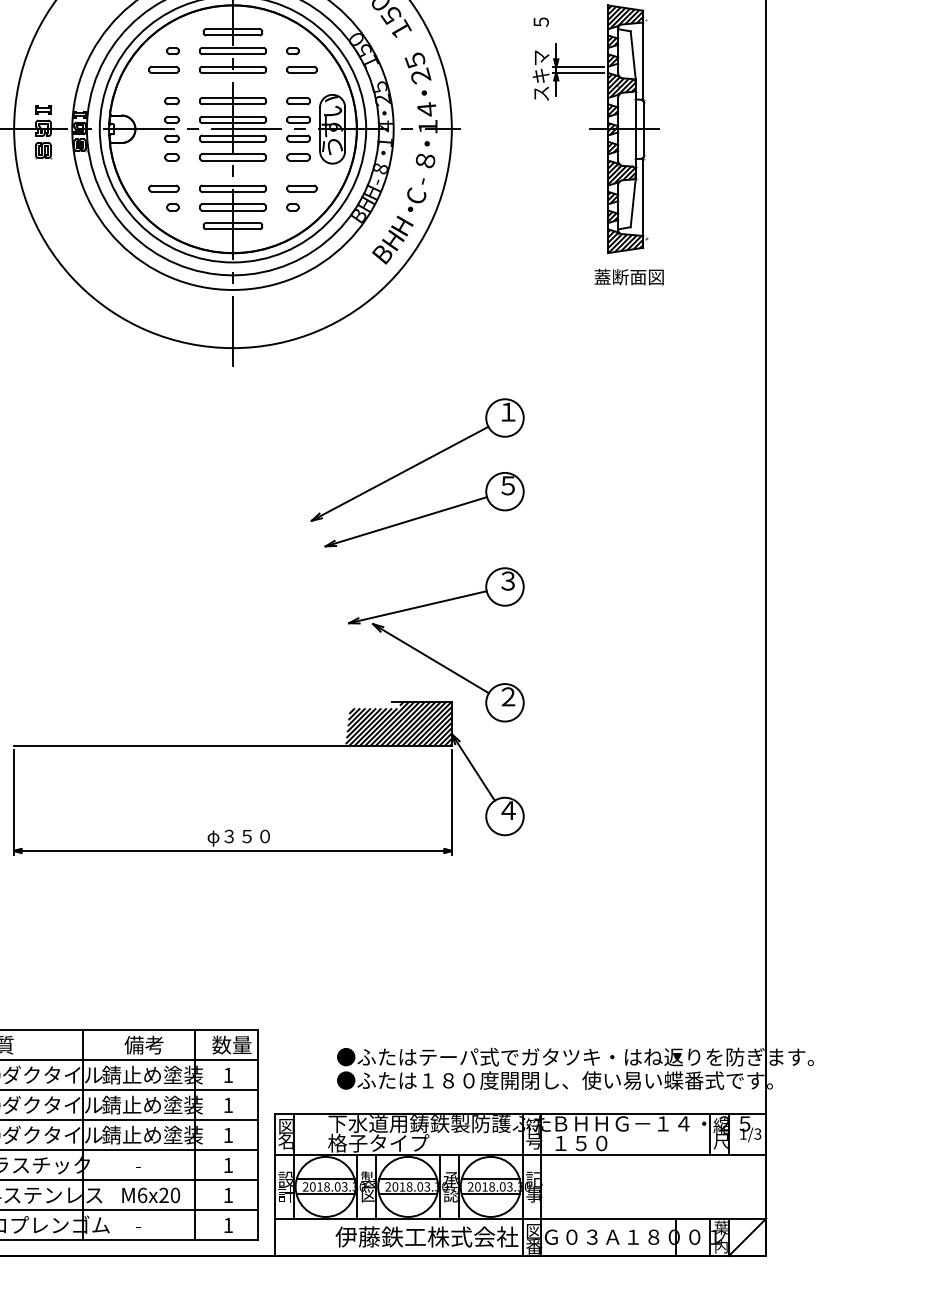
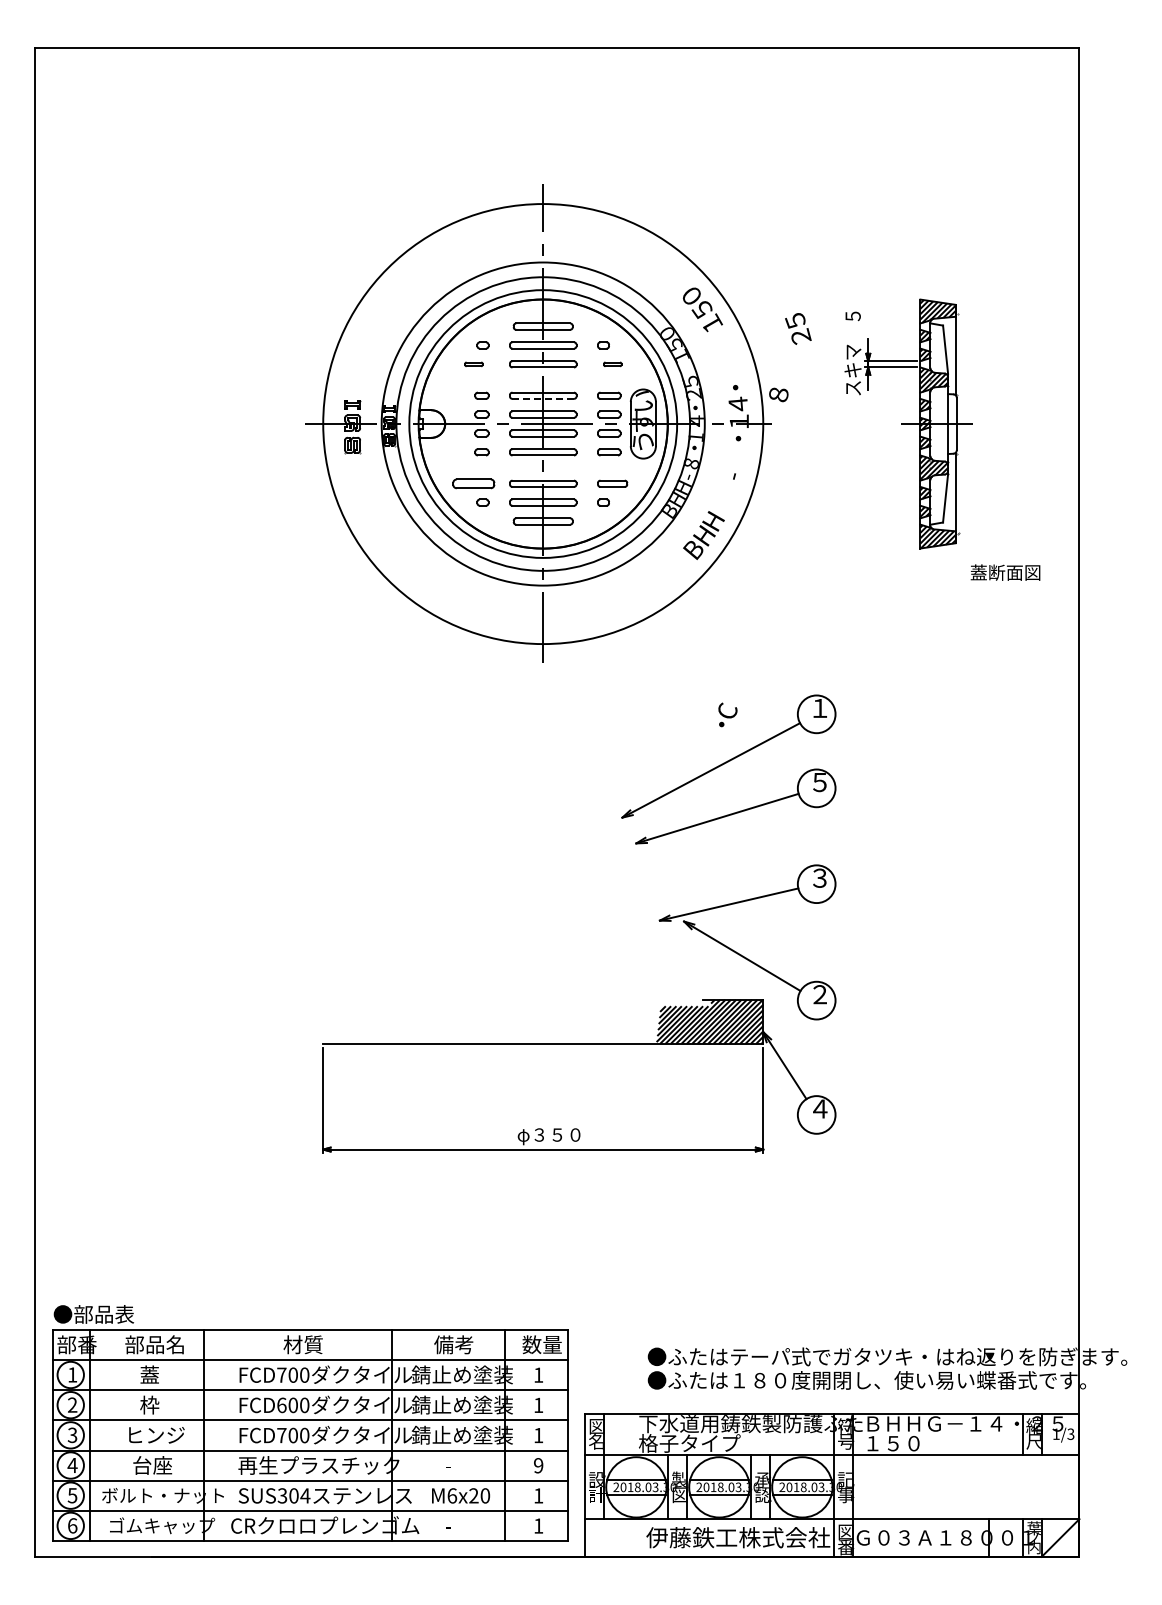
text: (418, 68) -> (798, 328), moved
part: (163, 70) -> (473, 364), size x0.6
part: (301, 70) -> (612, 364), size x0.6
line: (233, 103) -> (543, 398), solid -> dashed
text: (425, 160) -> (778, 394), moved
part: (163, 188) -> (473, 483), size x1.4
text: (416, 199) -> (727, 714), moved
text: (629, 276) -> (1005, 572), moved
text: (228, 1165) -> (538, 1465), 1 -> 9

